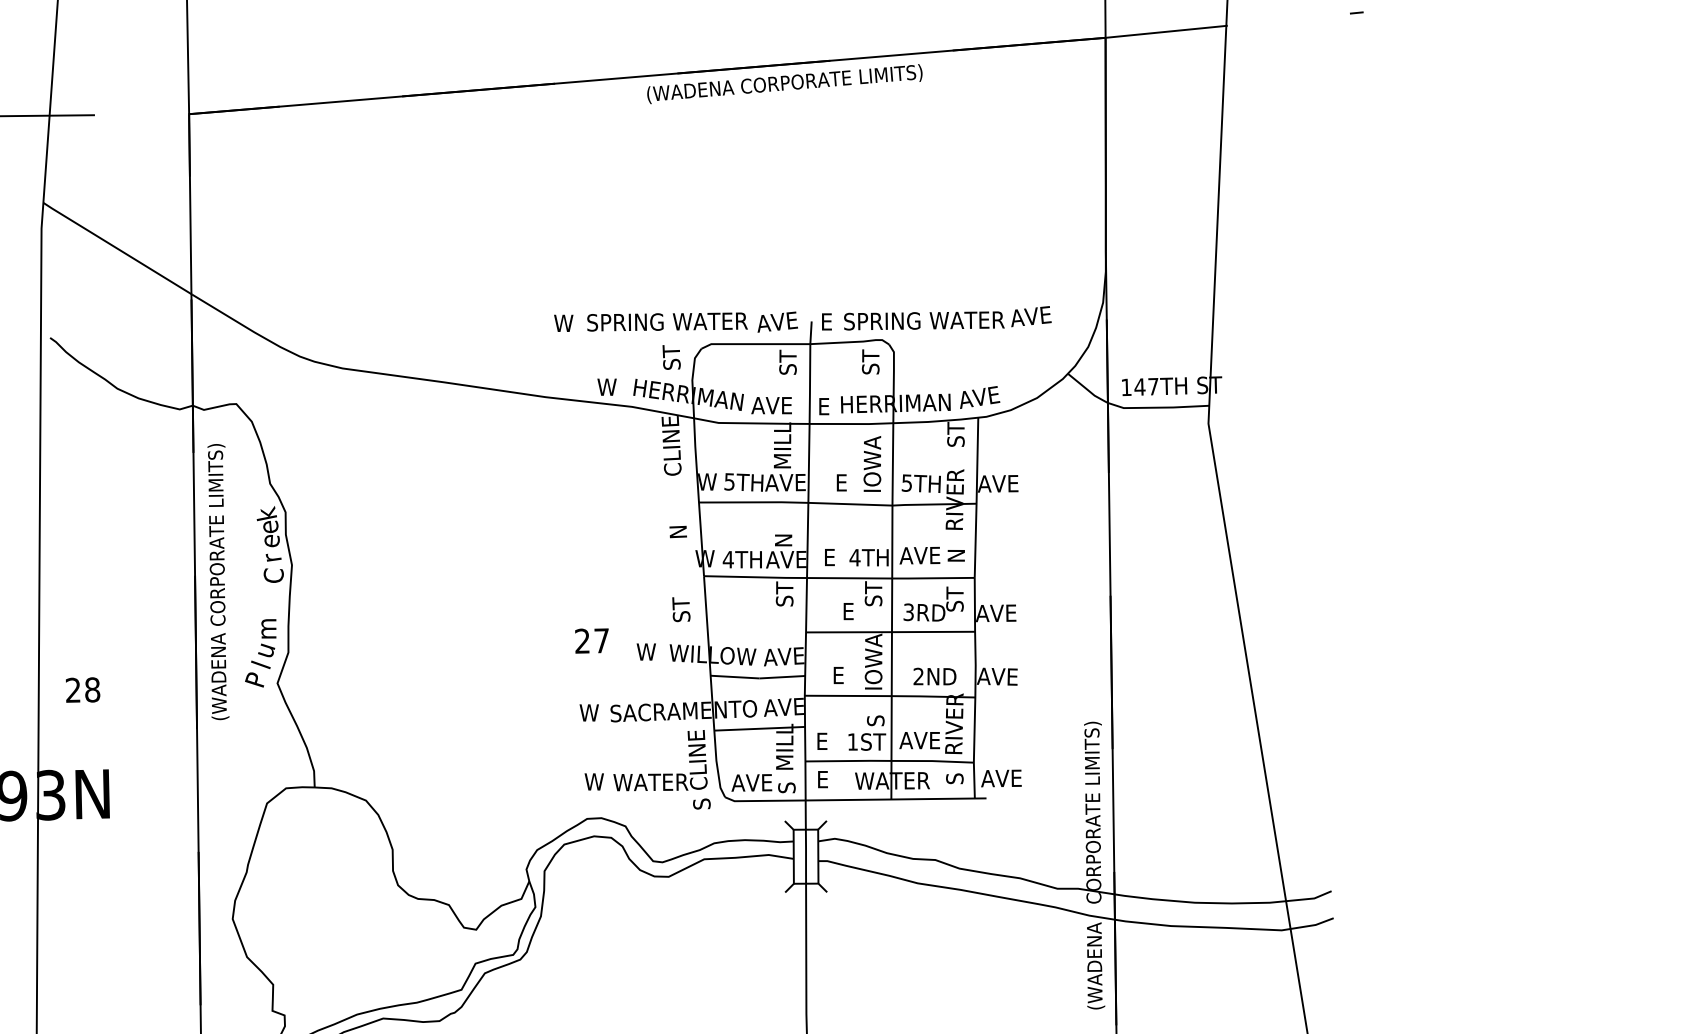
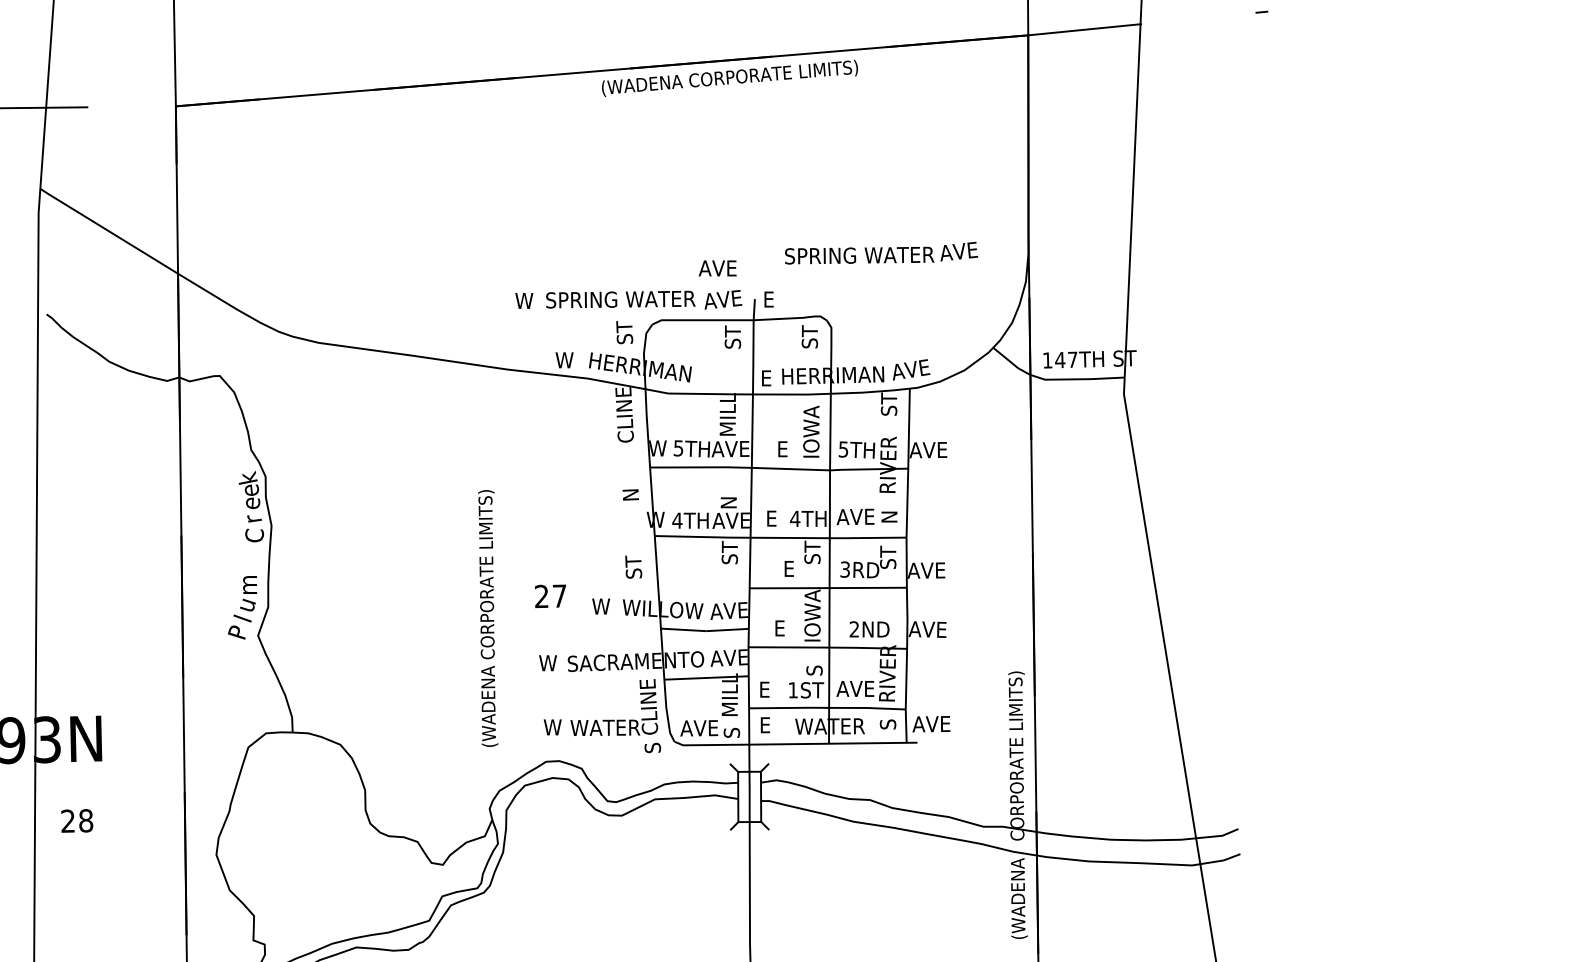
text: (947, 317) -> (881, 252), moved
text: (771, 405) -> (717, 268), moved
text: (218, 582) -> (488, 618), moved
text: (83, 689) -> (77, 820), moved

